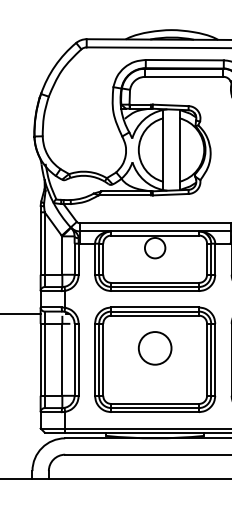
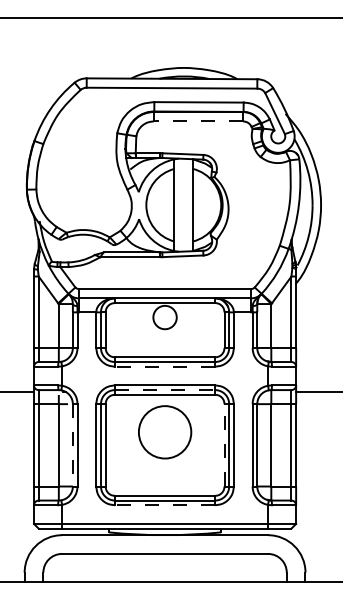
line: (184, 76) -> (198, 121), solid -> dashed
line: (154, 290) -> (164, 366), solid -> dashed
line: (155, 311) -> (165, 390), solid -> dashed
circle: (154, 347) -> (164, 431), size x1.4
line: (74, 359) -> (72, 445), solid -> dashed
line: (207, 359) -> (224, 444), solid -> dashed
line: (154, 412) -> (164, 505), solid -> dashed

